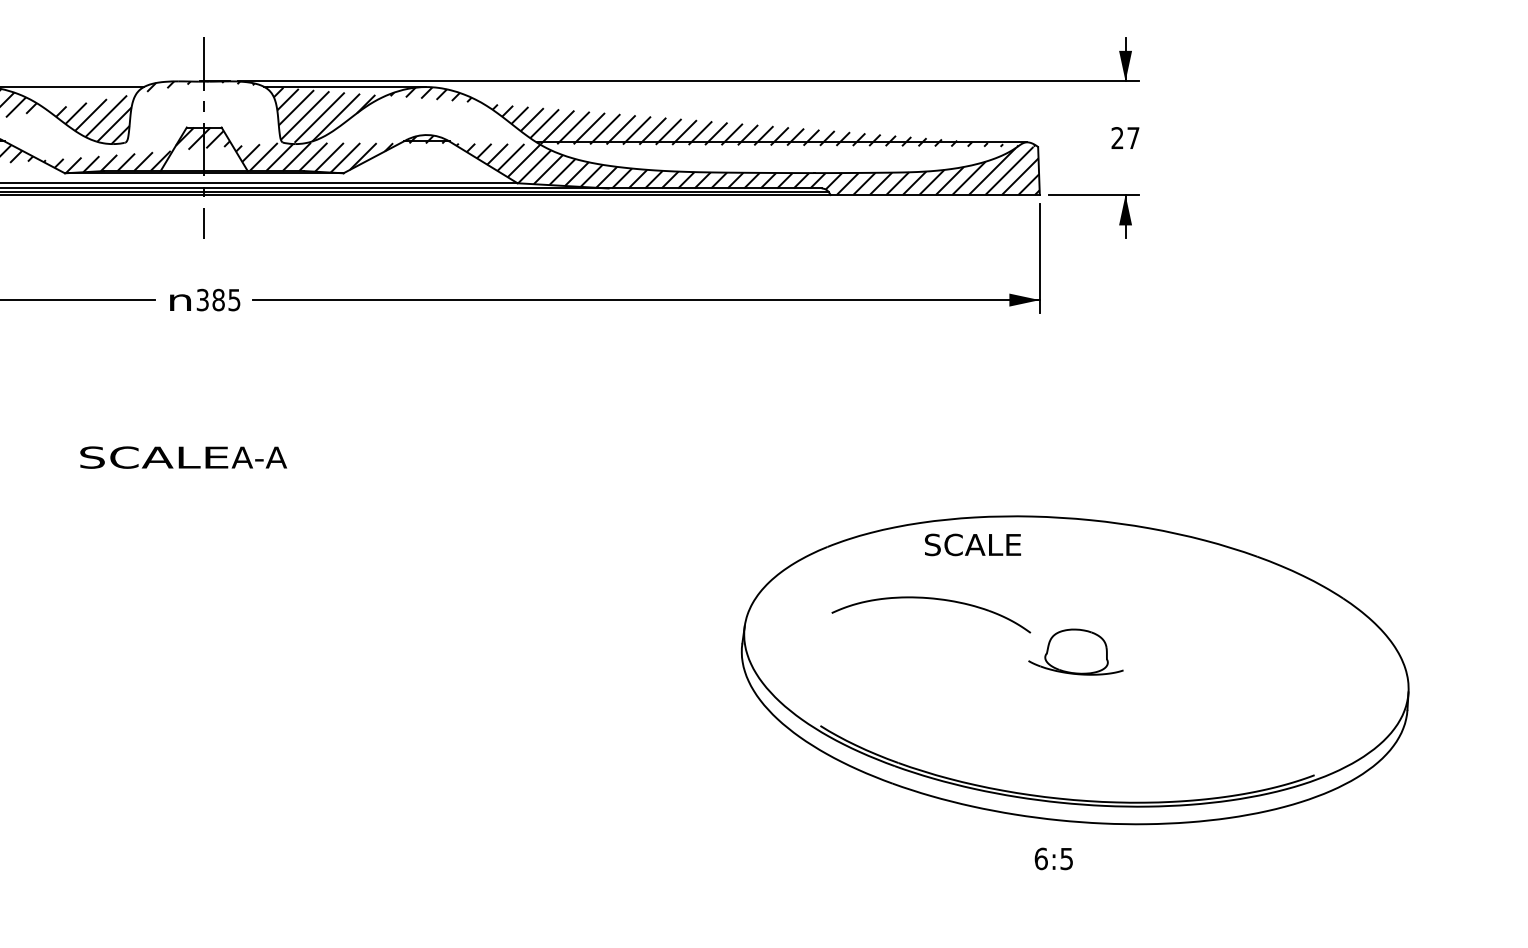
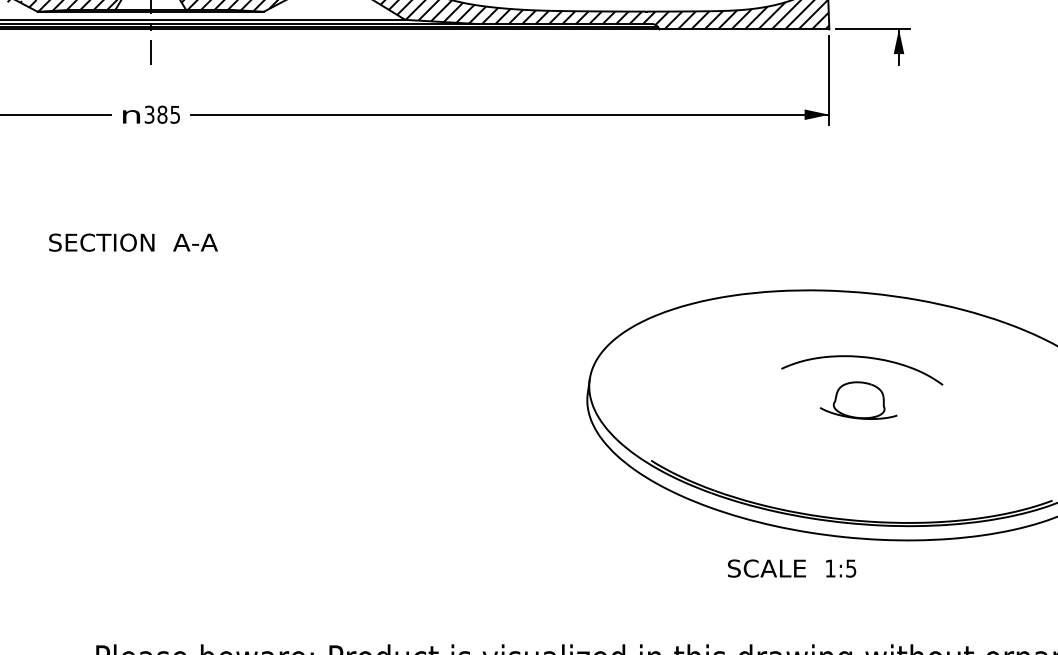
text: (153, 457) -> (109, 242), SCALE -> SECTION
text: (973, 544) -> (767, 568), moved
part: (931, 599) -> (862, 357), moved
text: (1040, 858) -> (829, 568), 6:5 -> 1:5

